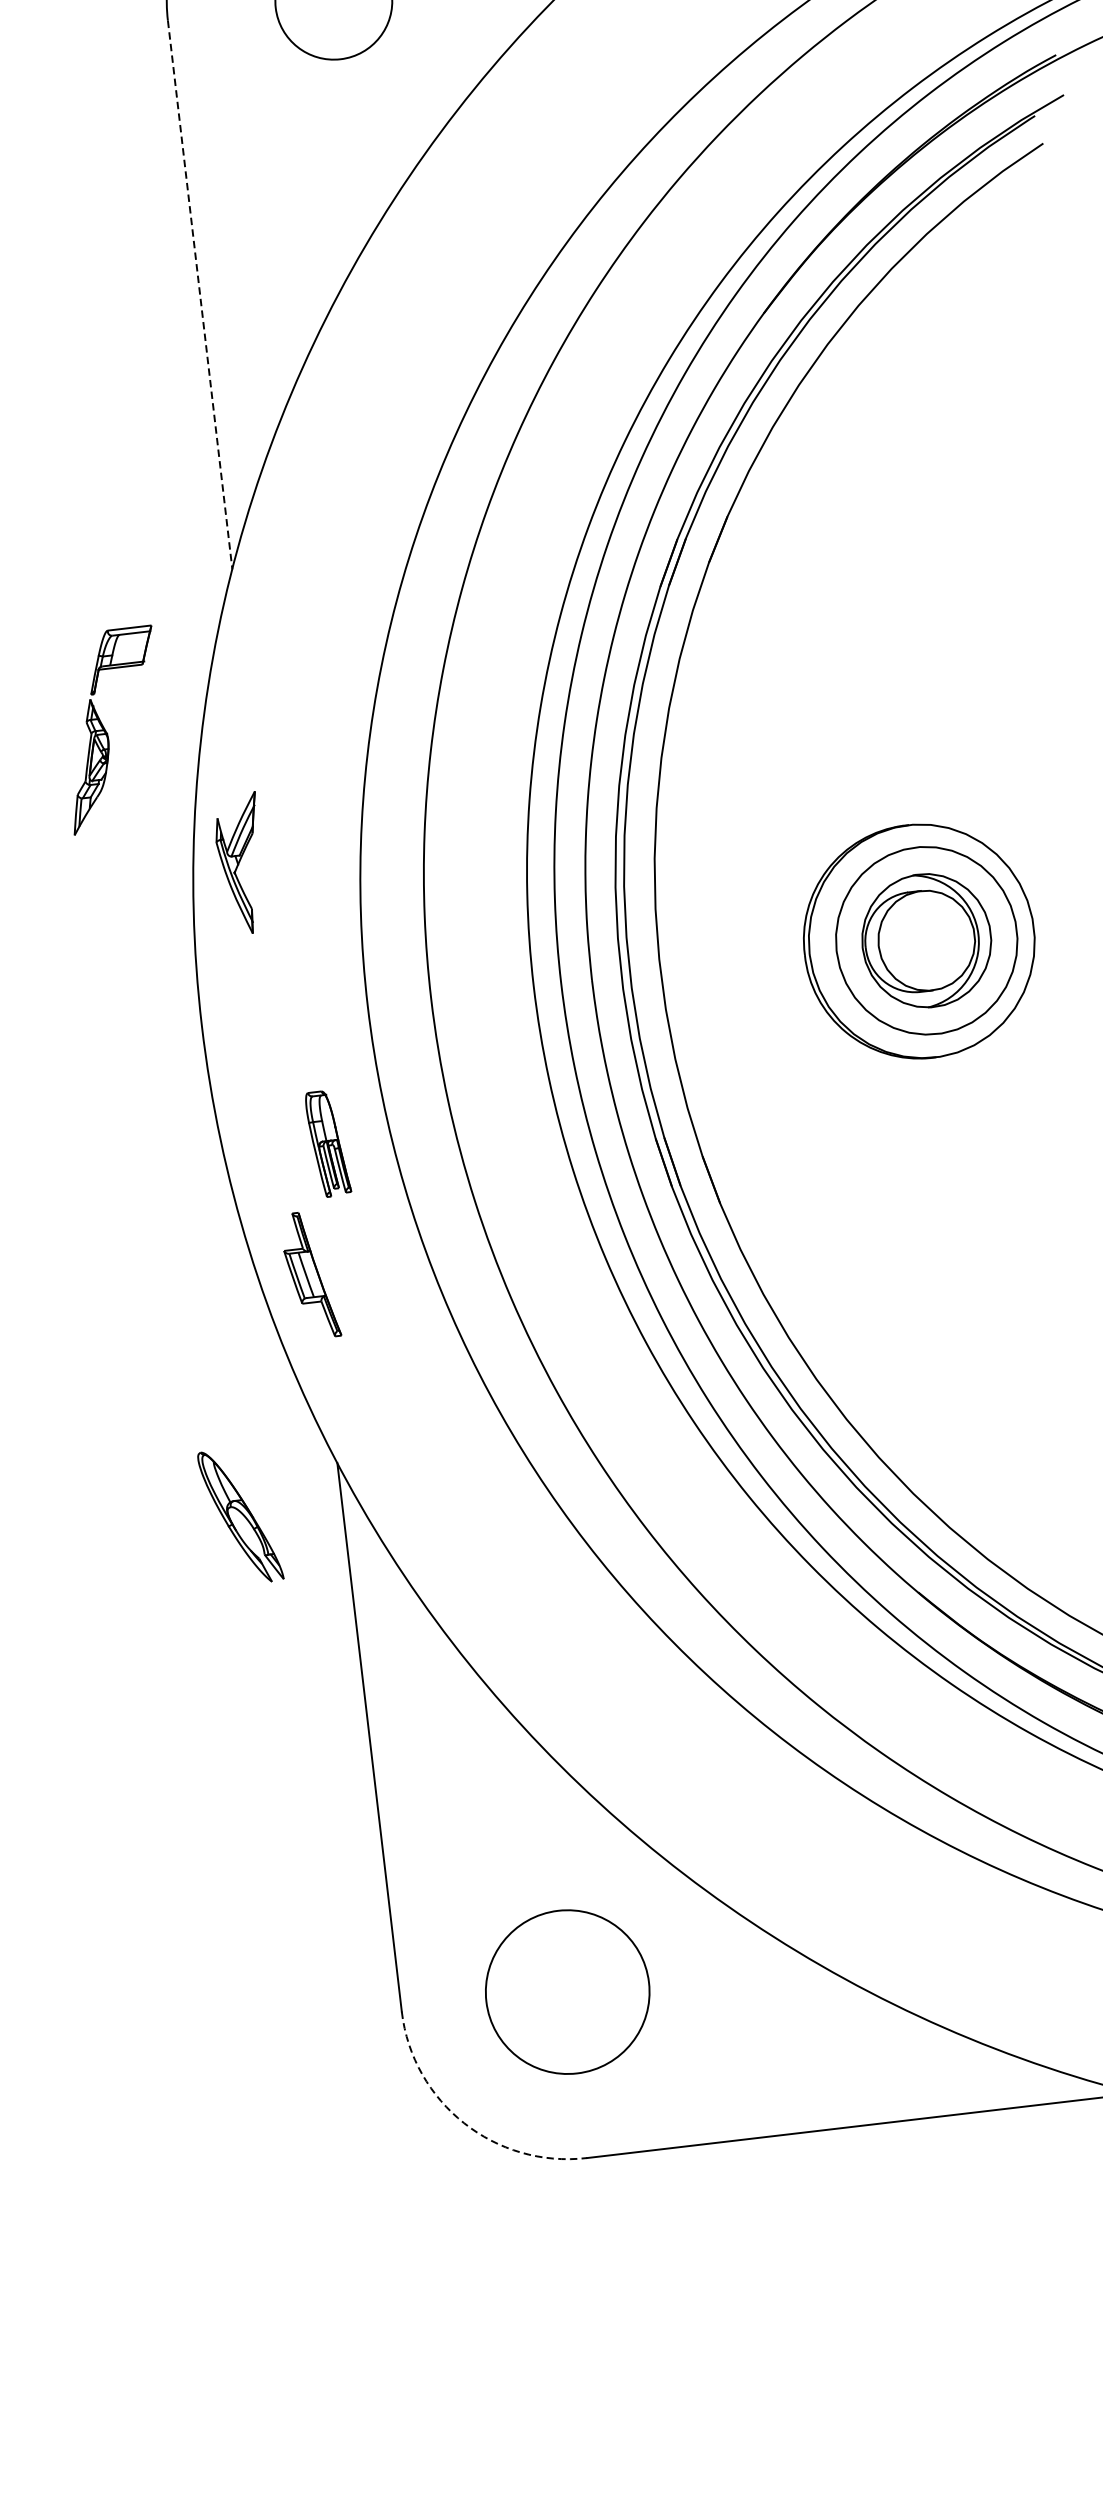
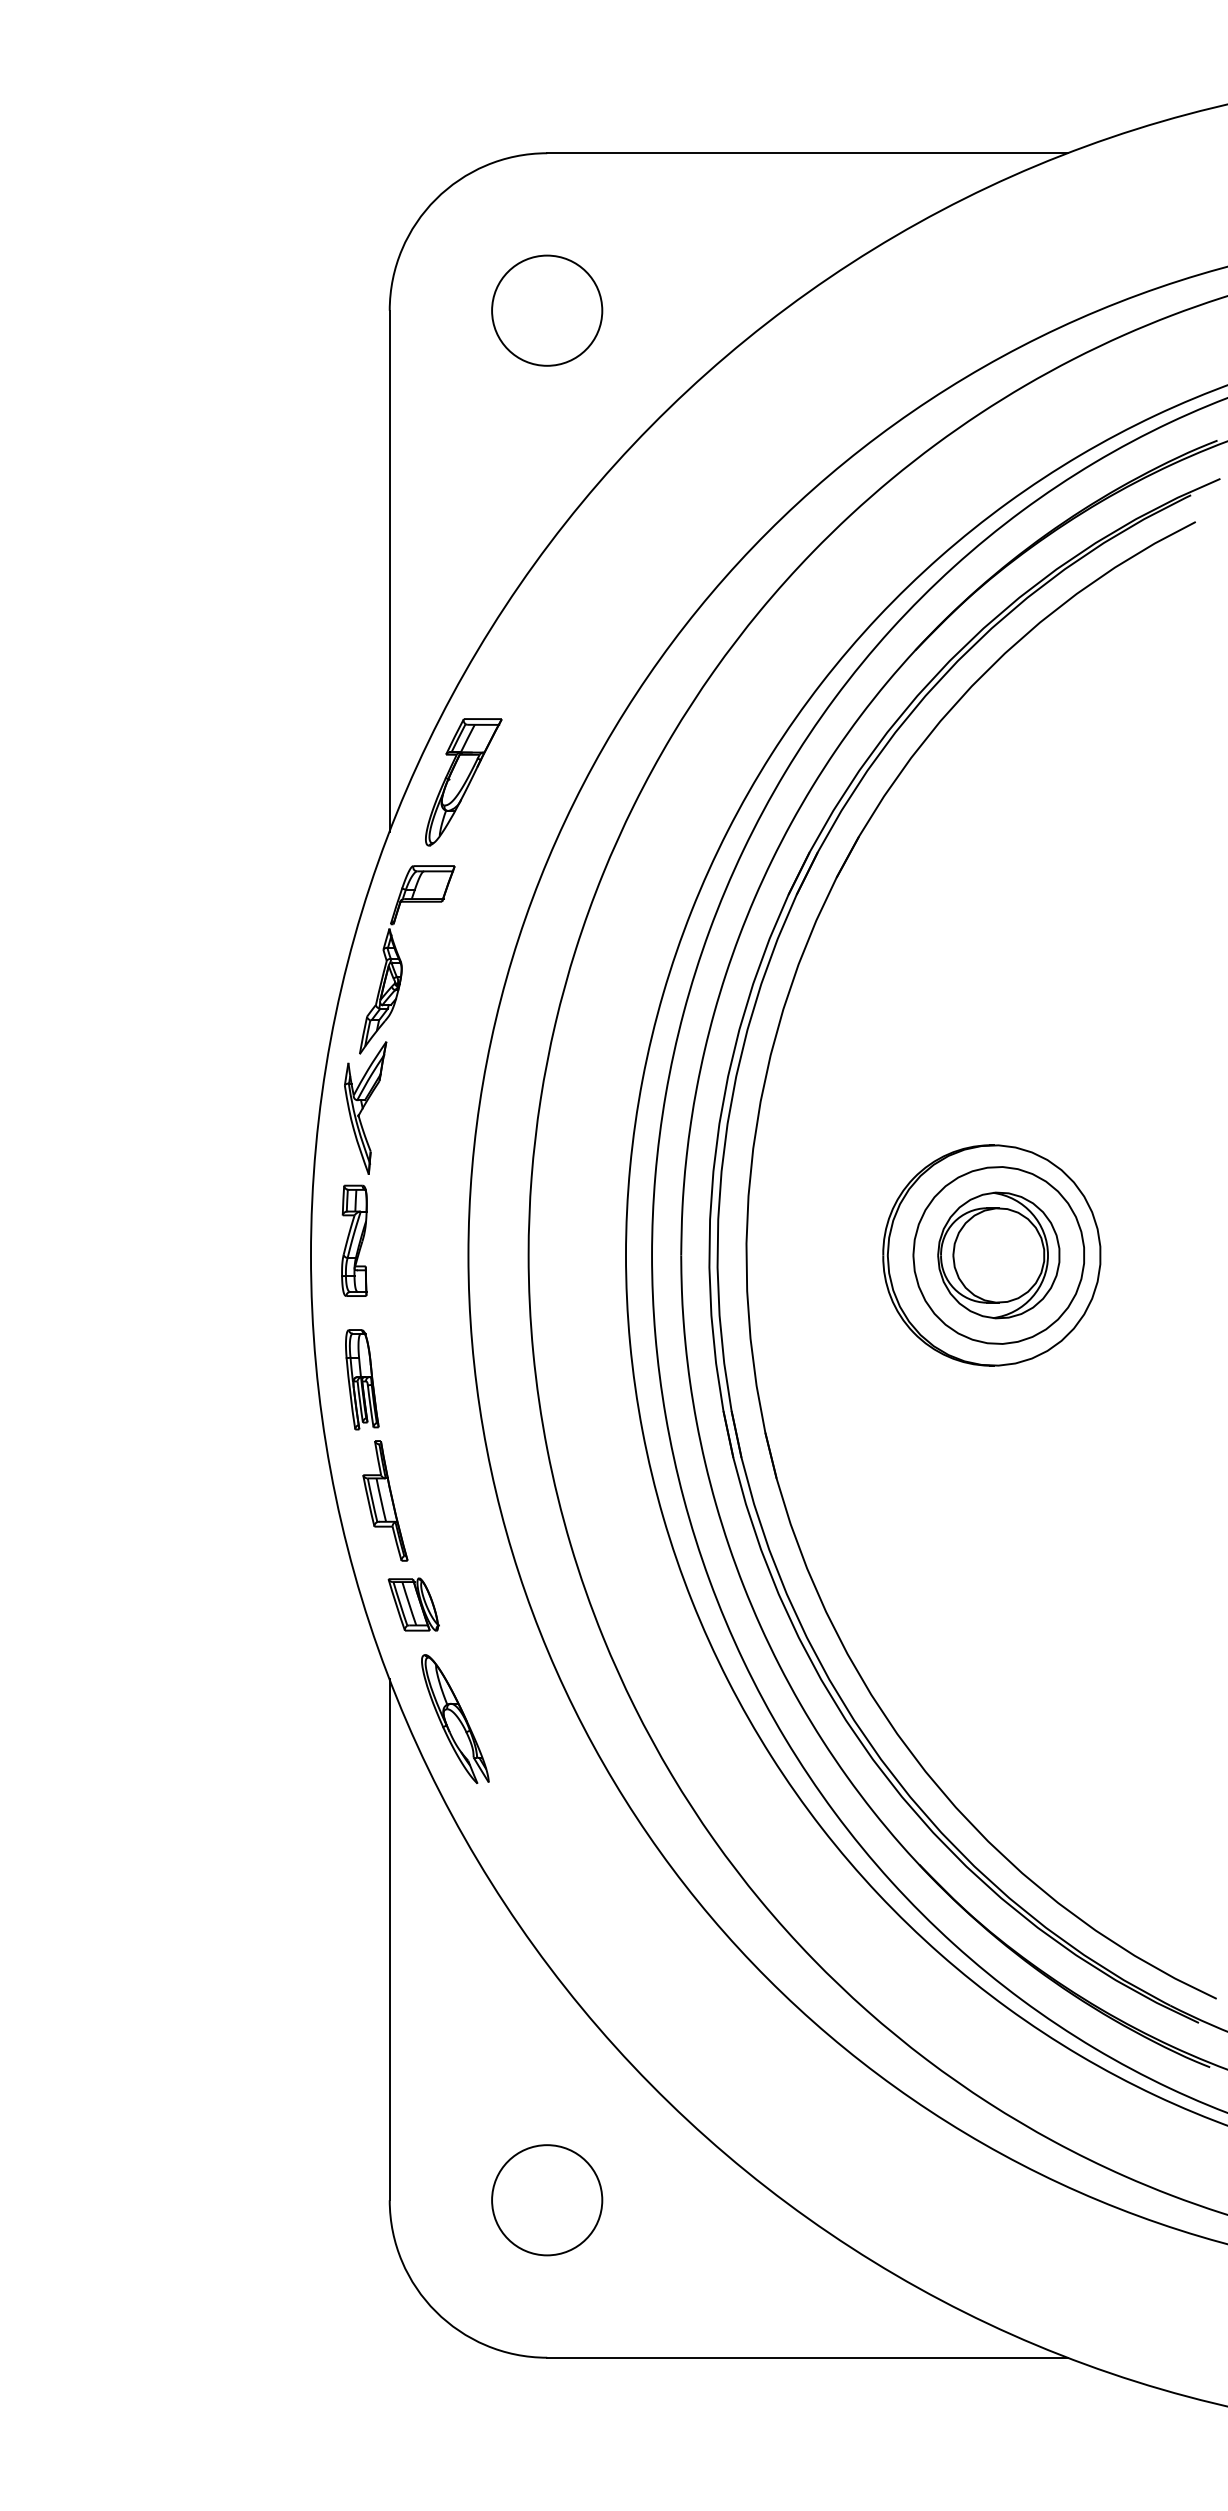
line: (199, 295) -> (389, 571), dashed -> solid
part: (304, 508) -> (463, 782), added
part: (106, 731) -> (401, 960), moved
part: (245, 1004) -> (354, 1240), added
part: (328, 1143) -> (362, 1379), moved
part: (353, 1380) -> (413, 1604), added
part: (240, 1515) -> (455, 1718), moved
circle: (568, 1992) -> (547, 2200), size x0.71
arc: (463, 2123) -> (435, 2311), dashed -> solid

